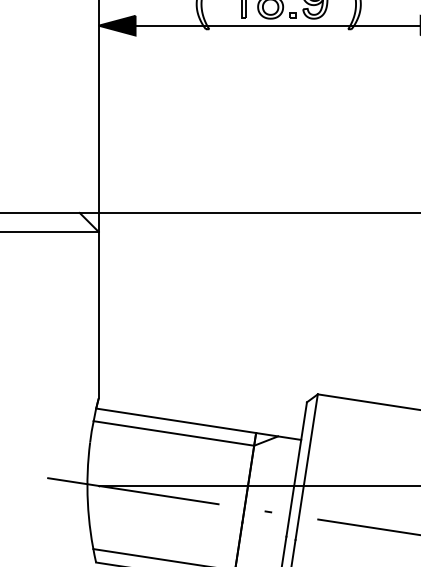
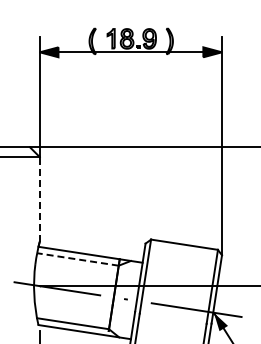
line: (98, 313) -> (39, 198), solid -> dashed
line: (172, 433) -> (77, 259), solid -> dashed

